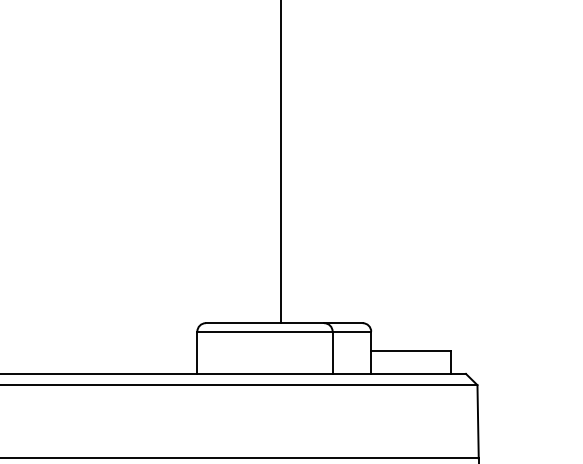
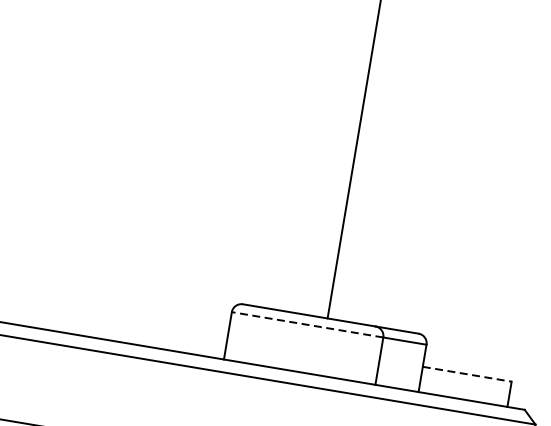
line: (265, 331) -> (308, 324), solid -> dashed
line: (410, 351) -> (466, 374), solid -> dashed

